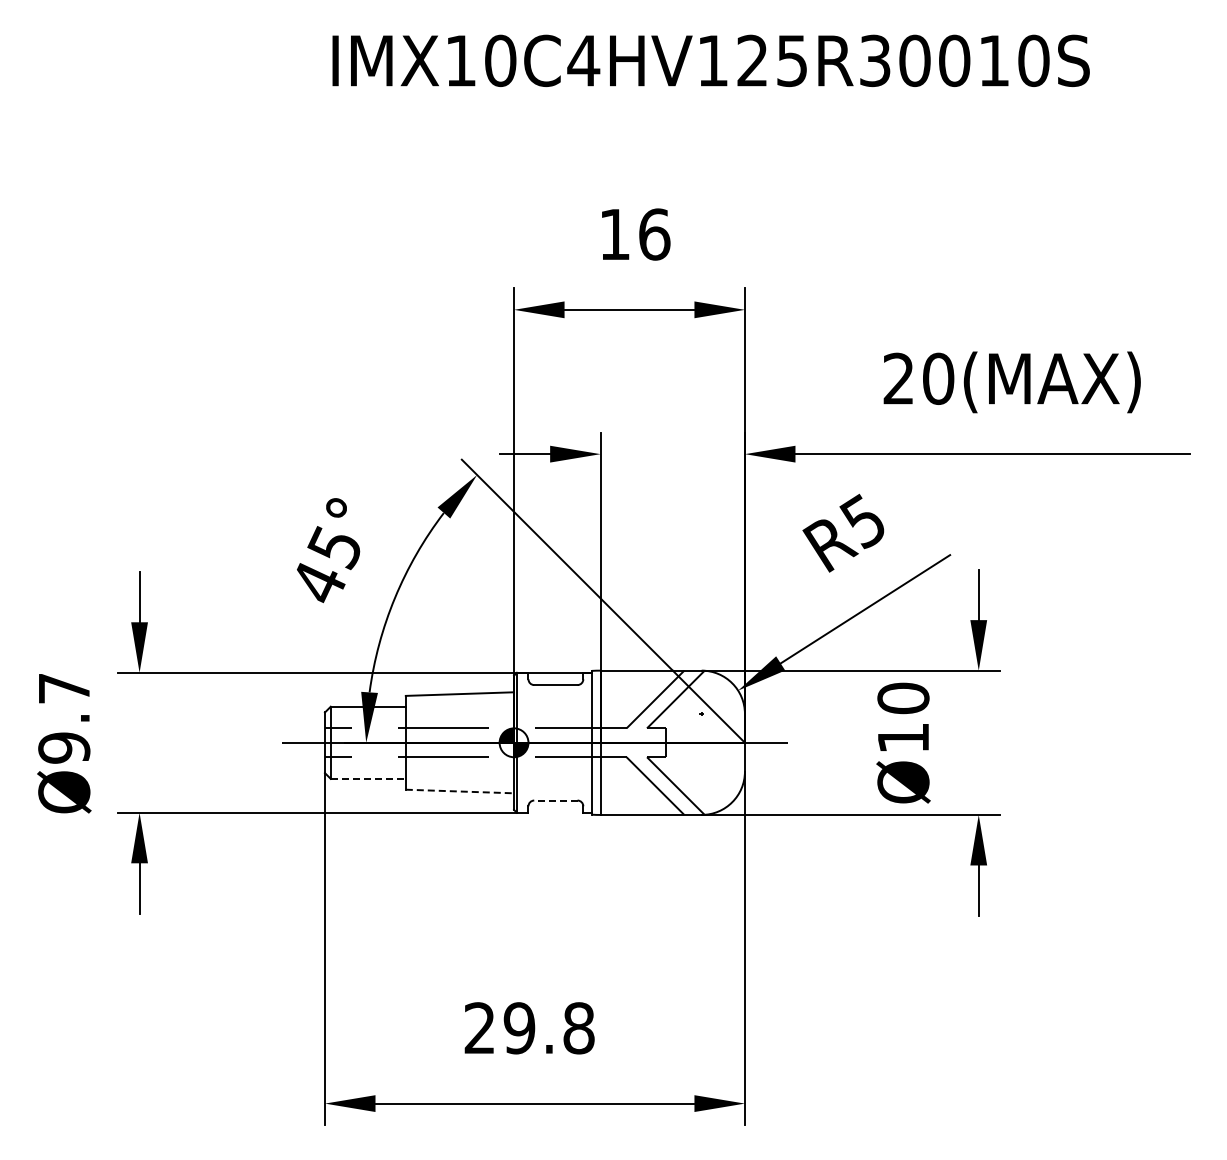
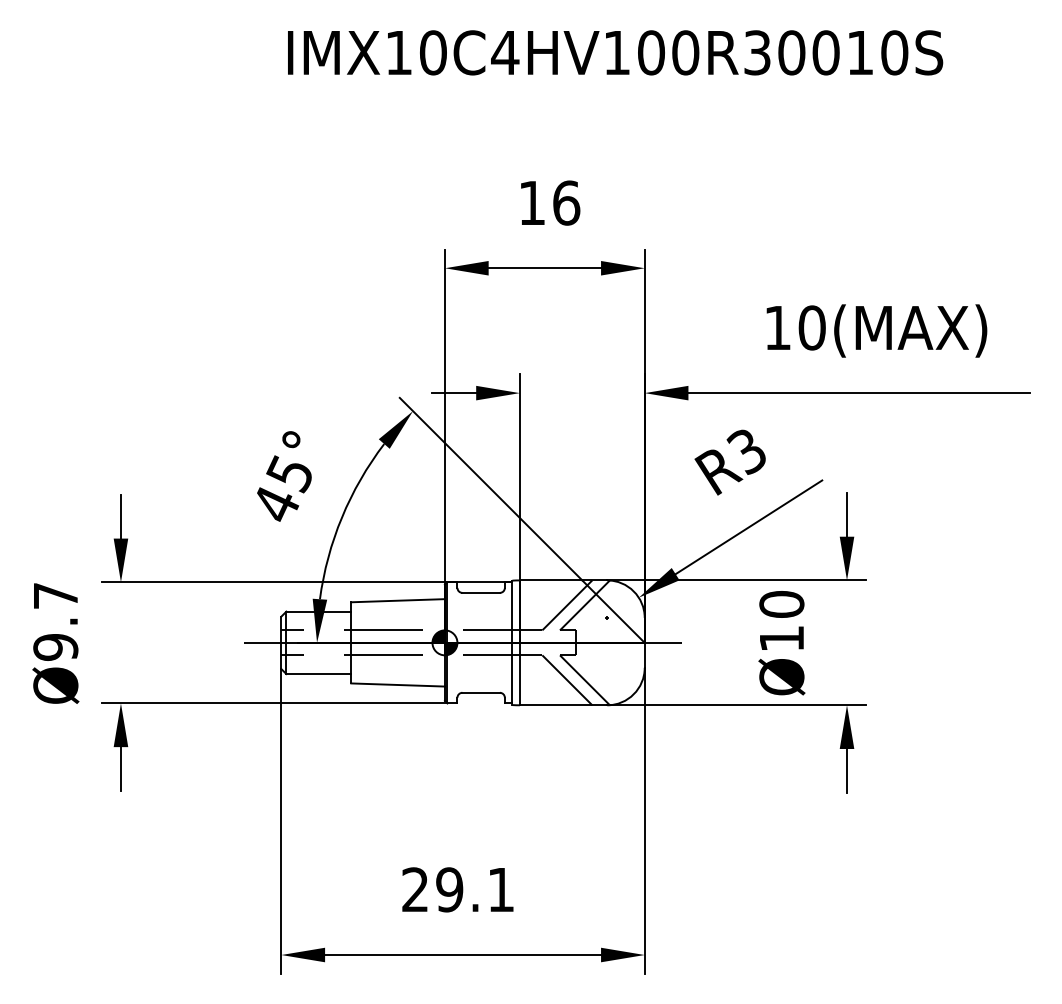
text: (772, 60) -> (668, 52), IMX10C4HV125R30010S -> IMX10C4HV100R30010S
text: (898, 378) -> (777, 327), 20(MAX) -> 10(MAX)
text: (861, 521) -> (745, 451), R5 -> R3
line: (368, 778) -> (319, 673), dashed -> solid
line: (460, 791) -> (398, 684), dashed -> solid
line: (555, 800) -> (480, 692), dashed -> solid
text: (578, 1028) -> (500, 890), 29.8 -> 29.1

